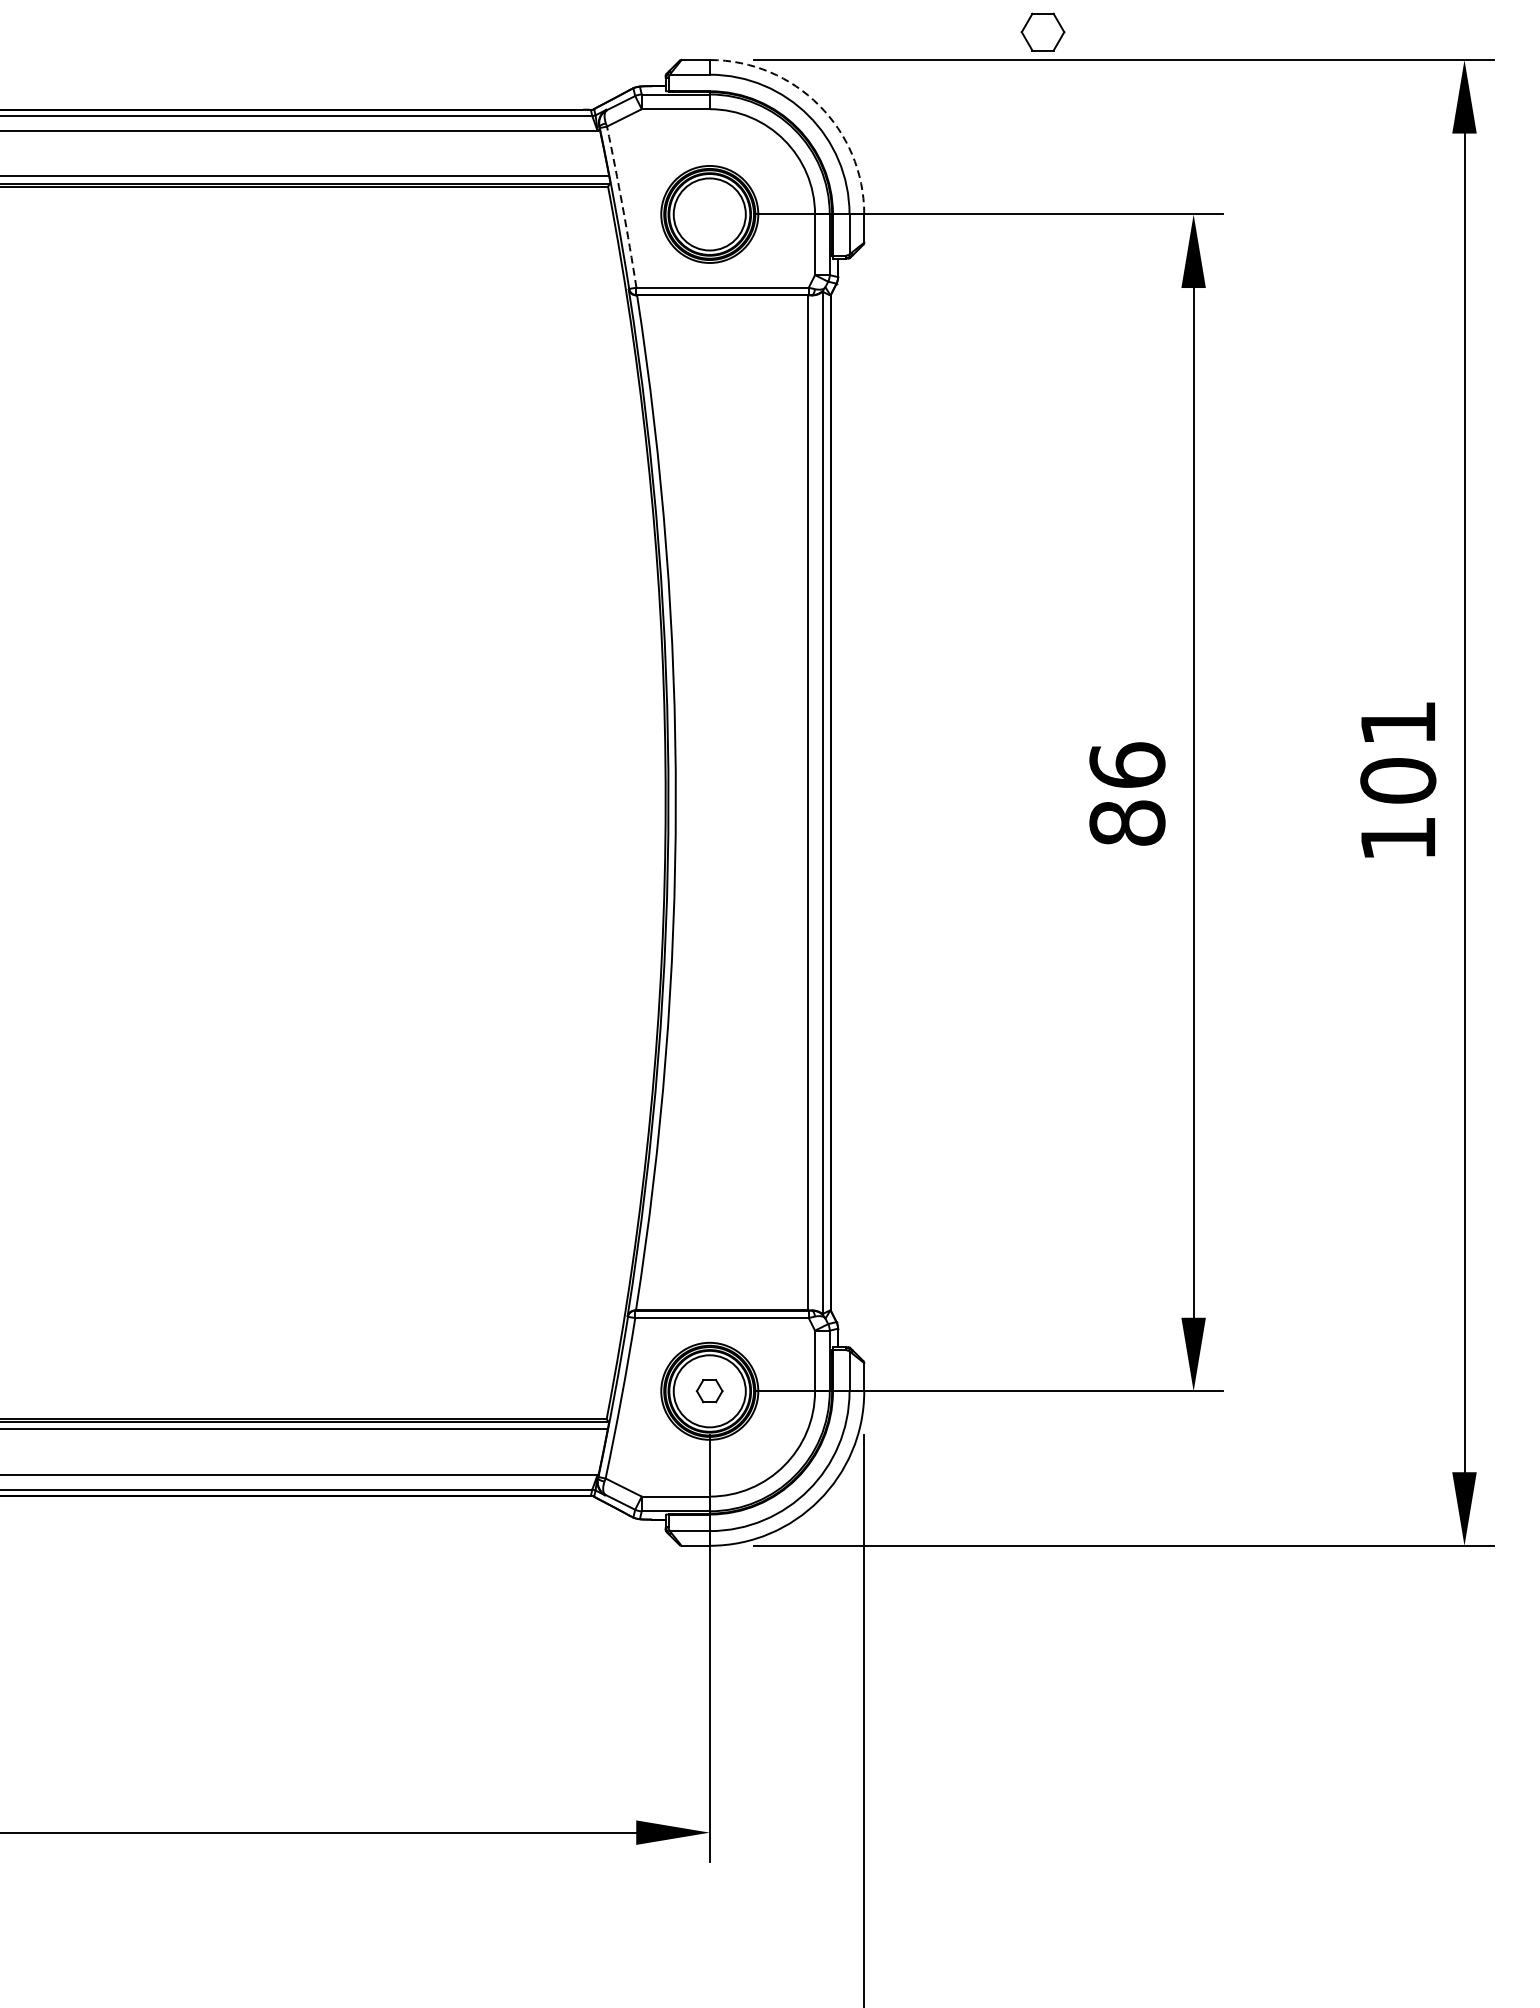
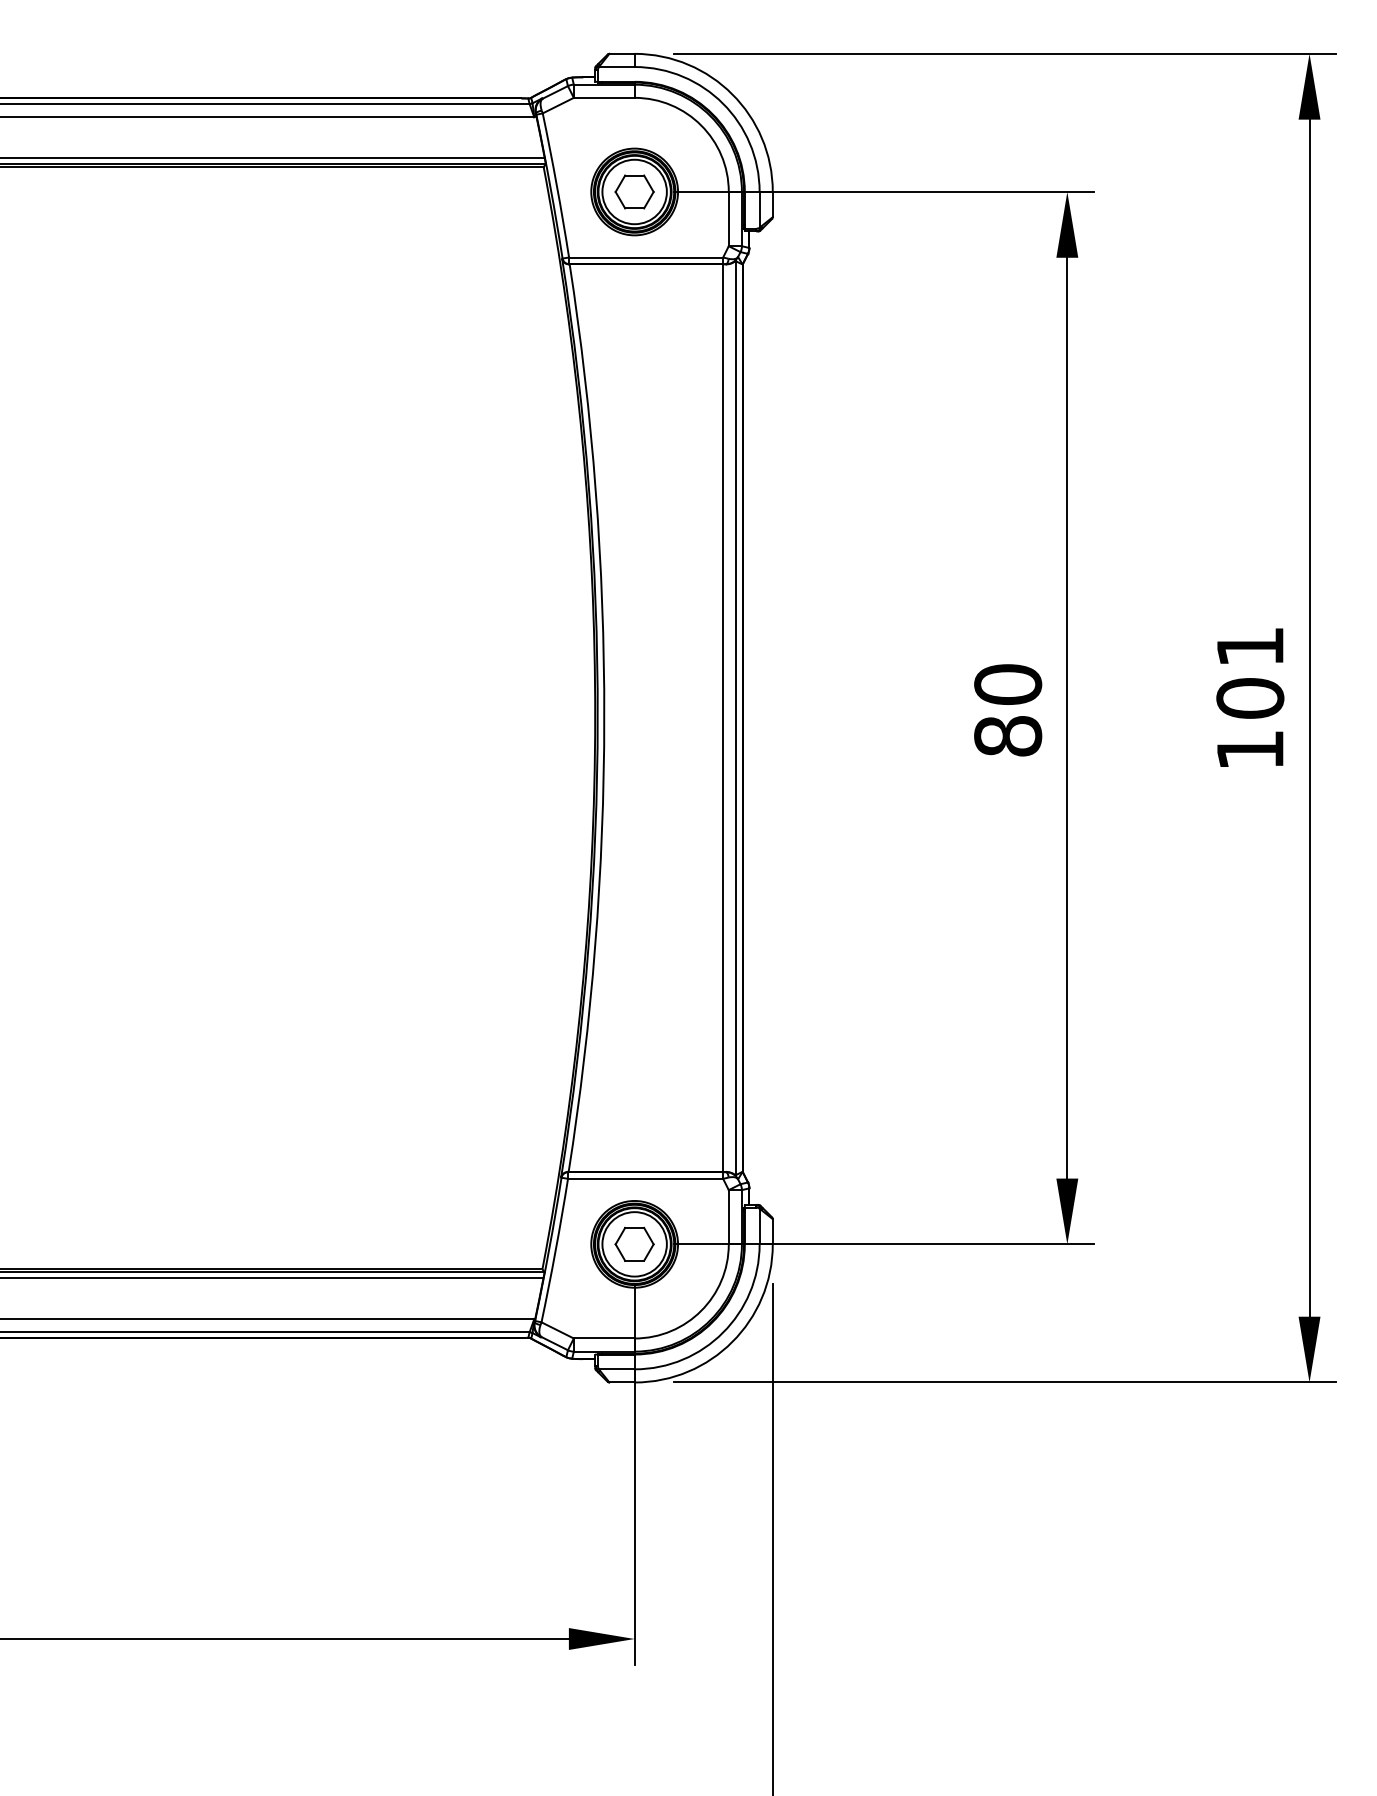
part: (1042, 31) -> (634, 191), moved
arc: (819, 105) -> (732, 94), dashed -> solid
arc: (622, 207) -> (556, 185), dashed -> solid
text: (1127, 765) -> (1008, 684), 86 -> 80
part: (709, 1390) -> (634, 1243), size x1.67

